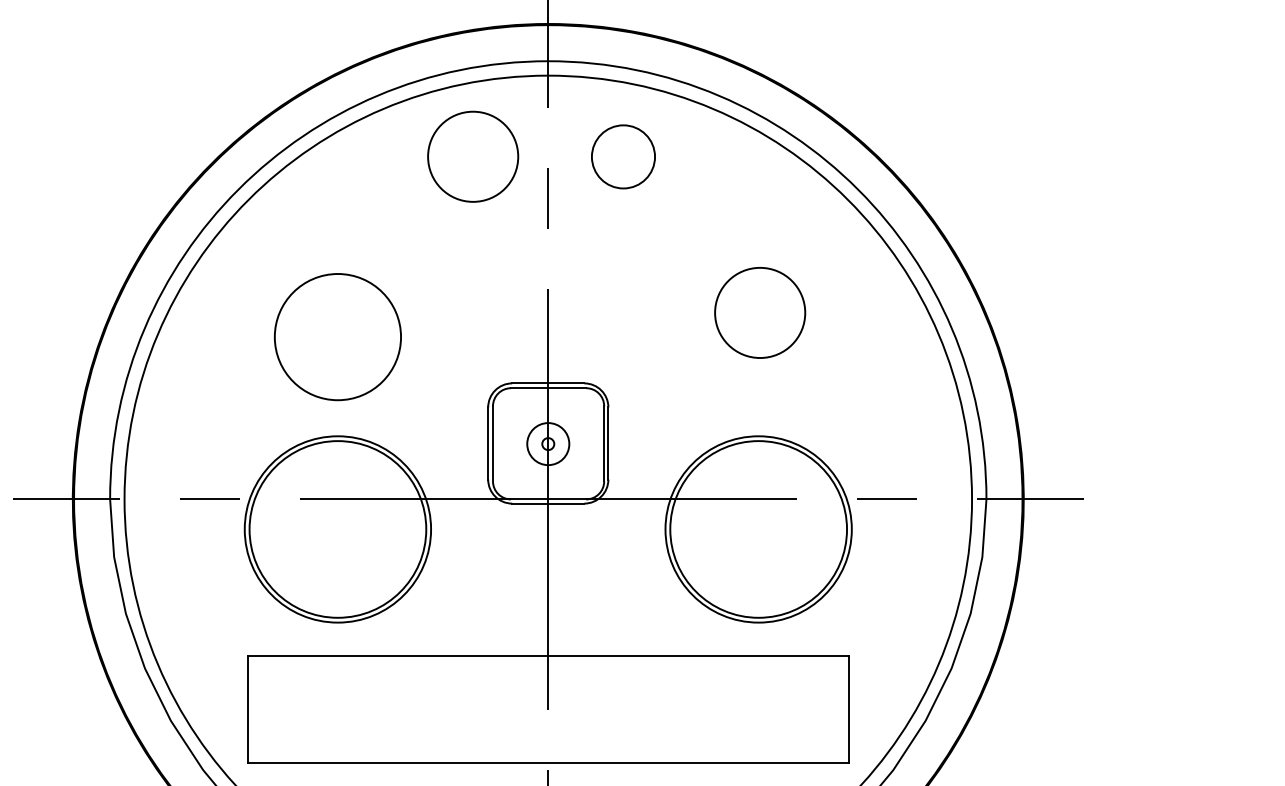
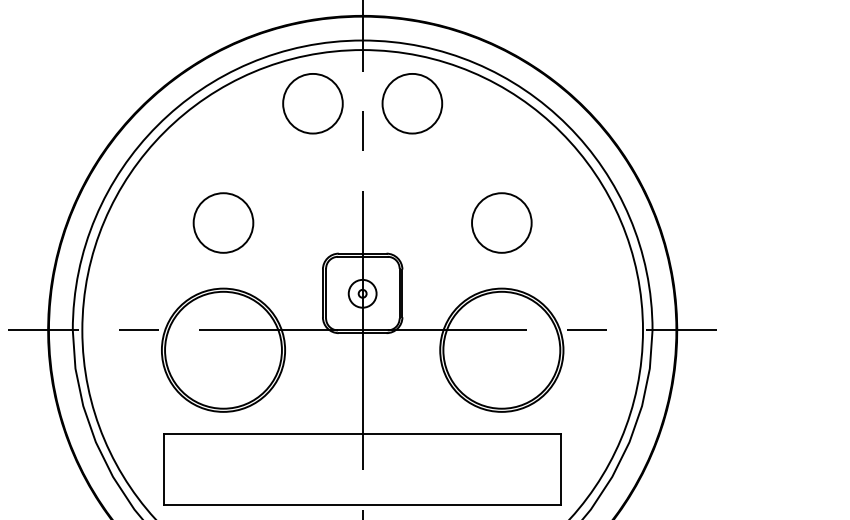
circle: (623, 156) -> (412, 103), size x1.43
circle: (759, 312) -> (501, 222), moved
circle: (337, 336) -> (223, 222), size x0.71

